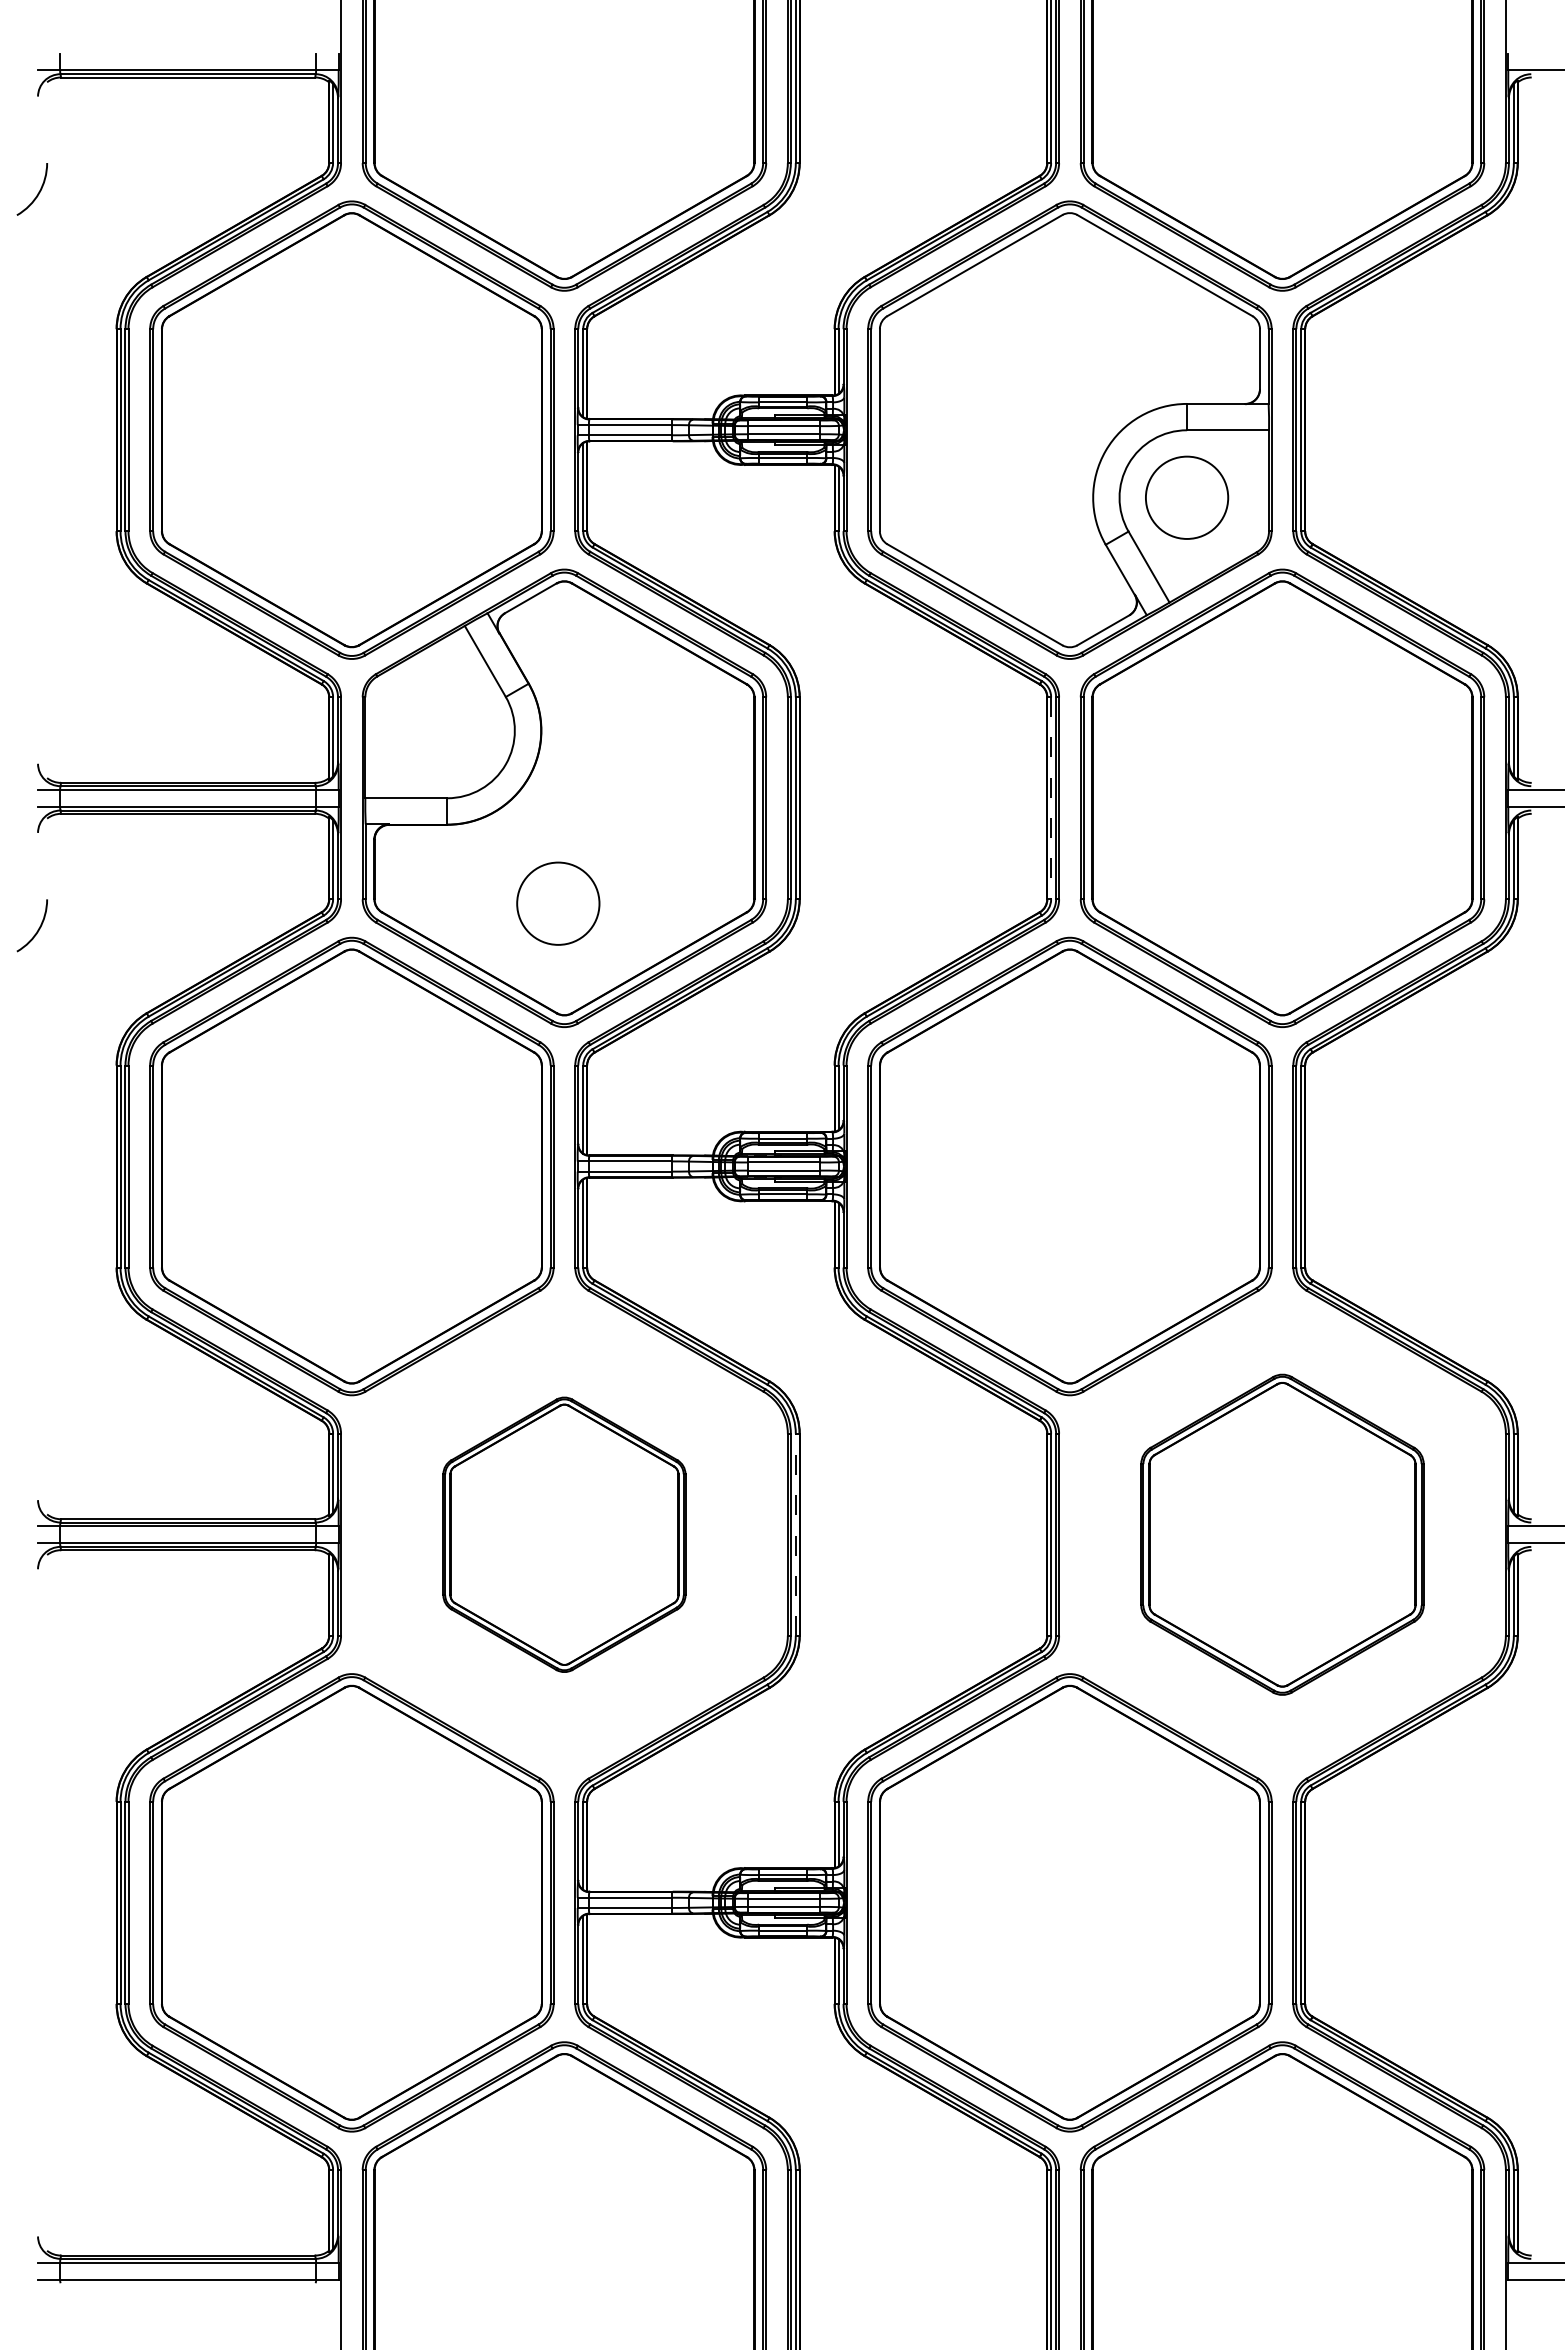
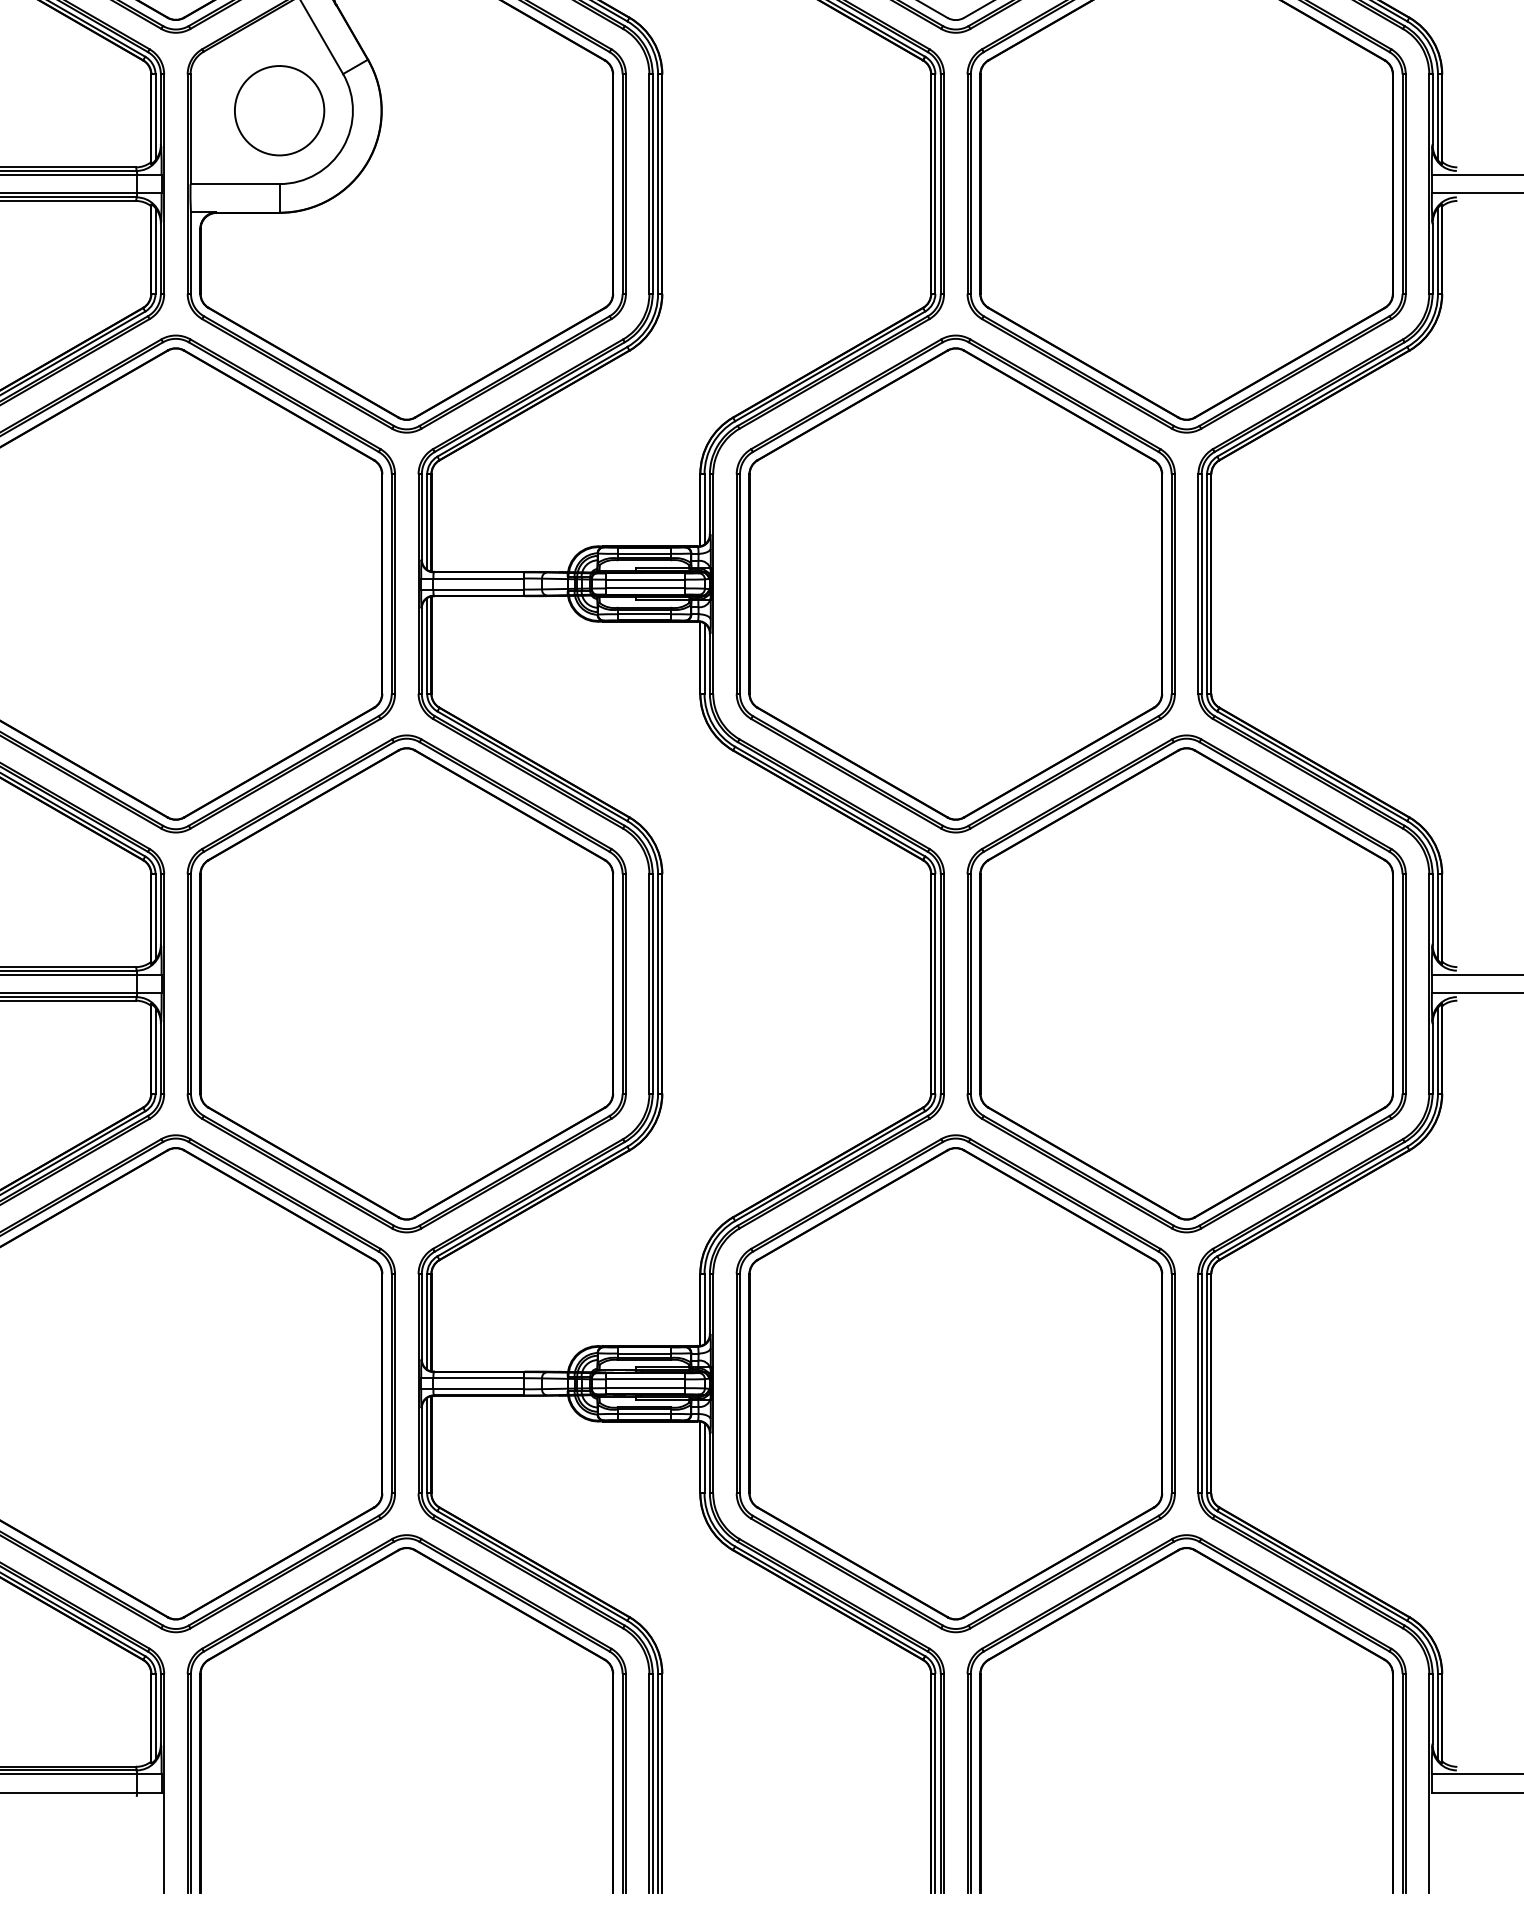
line: (1051, 798) -> (935, 184), dashed -> solid
circle: (558, 903) -> (279, 110), moved
part: (564, 1534) -> (406, 983), size x1.67
line: (795, 1534) -> (657, 983), dashed -> solid
part: (1282, 1534) -> (1186, 983), size x1.43

